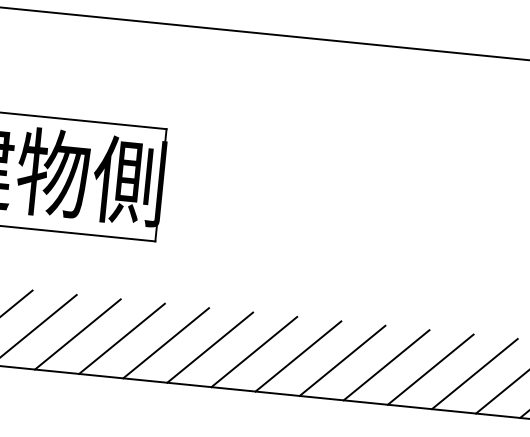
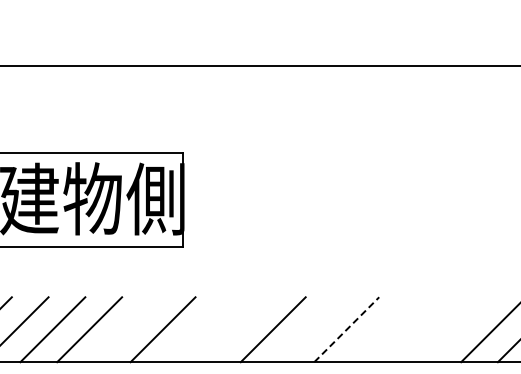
line: (76, 334) -> (125, 329), removed
line: (165, 342) -> (199, 329), removed
line: (210, 347) -> (236, 329), removed
line: (297, 356) -> (309, 329), removed
line: (342, 360) -> (346, 329), solid -> dashed
line: (385, 364) -> (382, 329), removed
line: (429, 369) -> (419, 329), removed
line: (474, 373) -> (456, 329), removed

